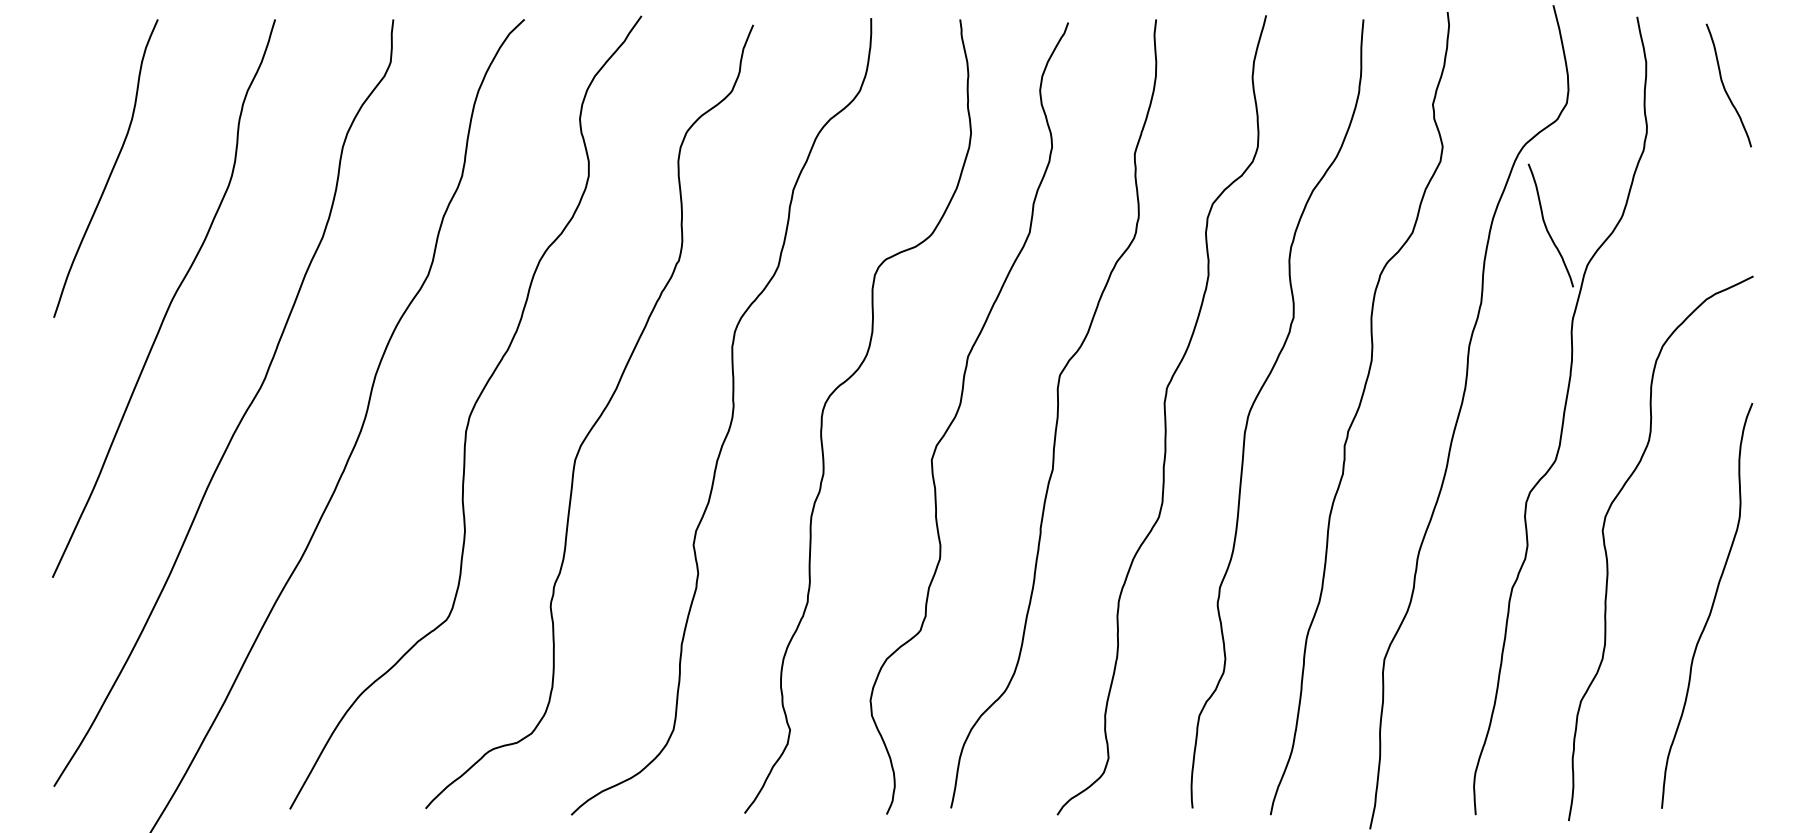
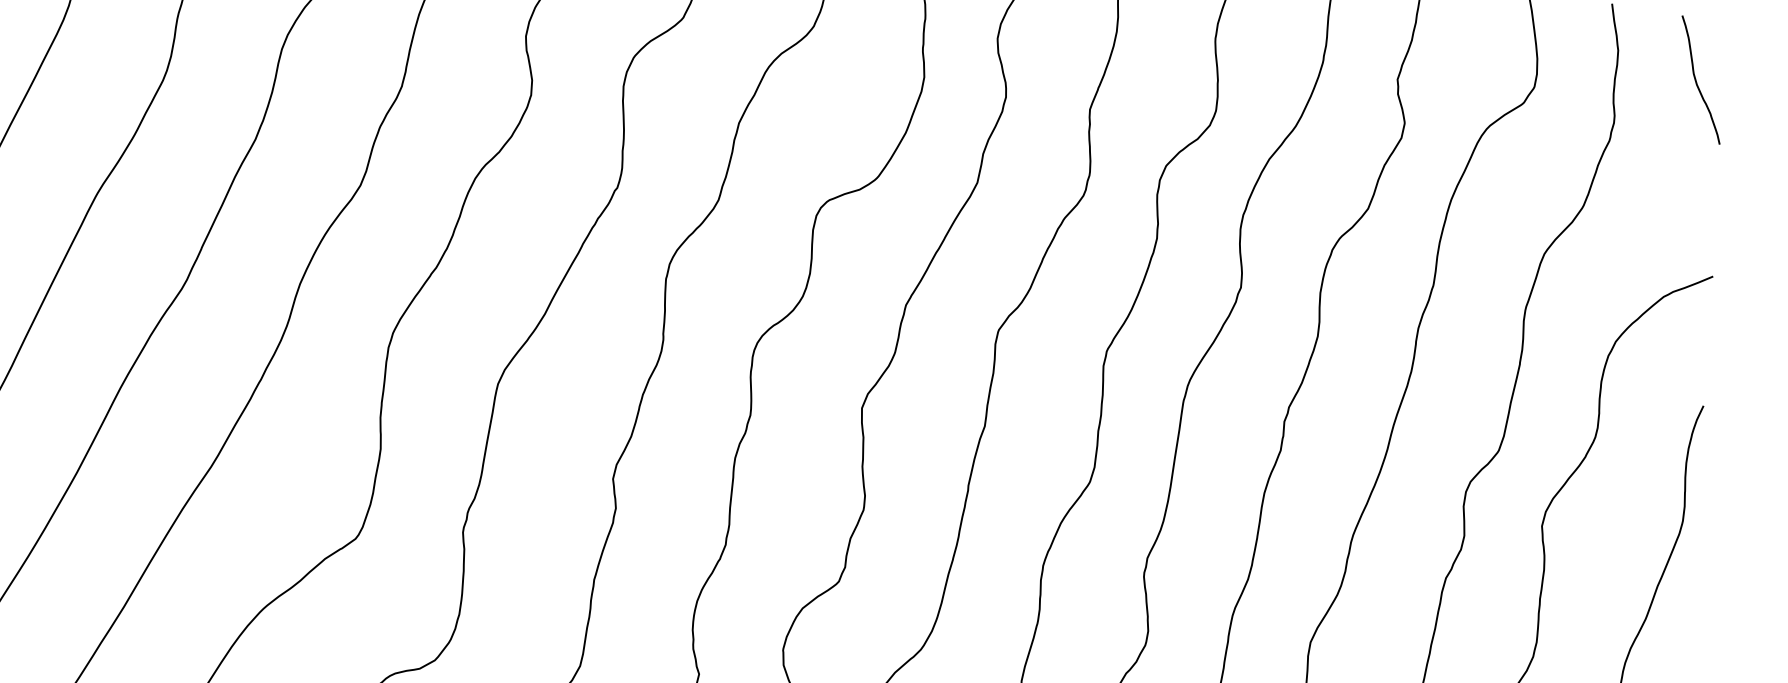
curve: (1547, 227) -> (1506, 212), removed

